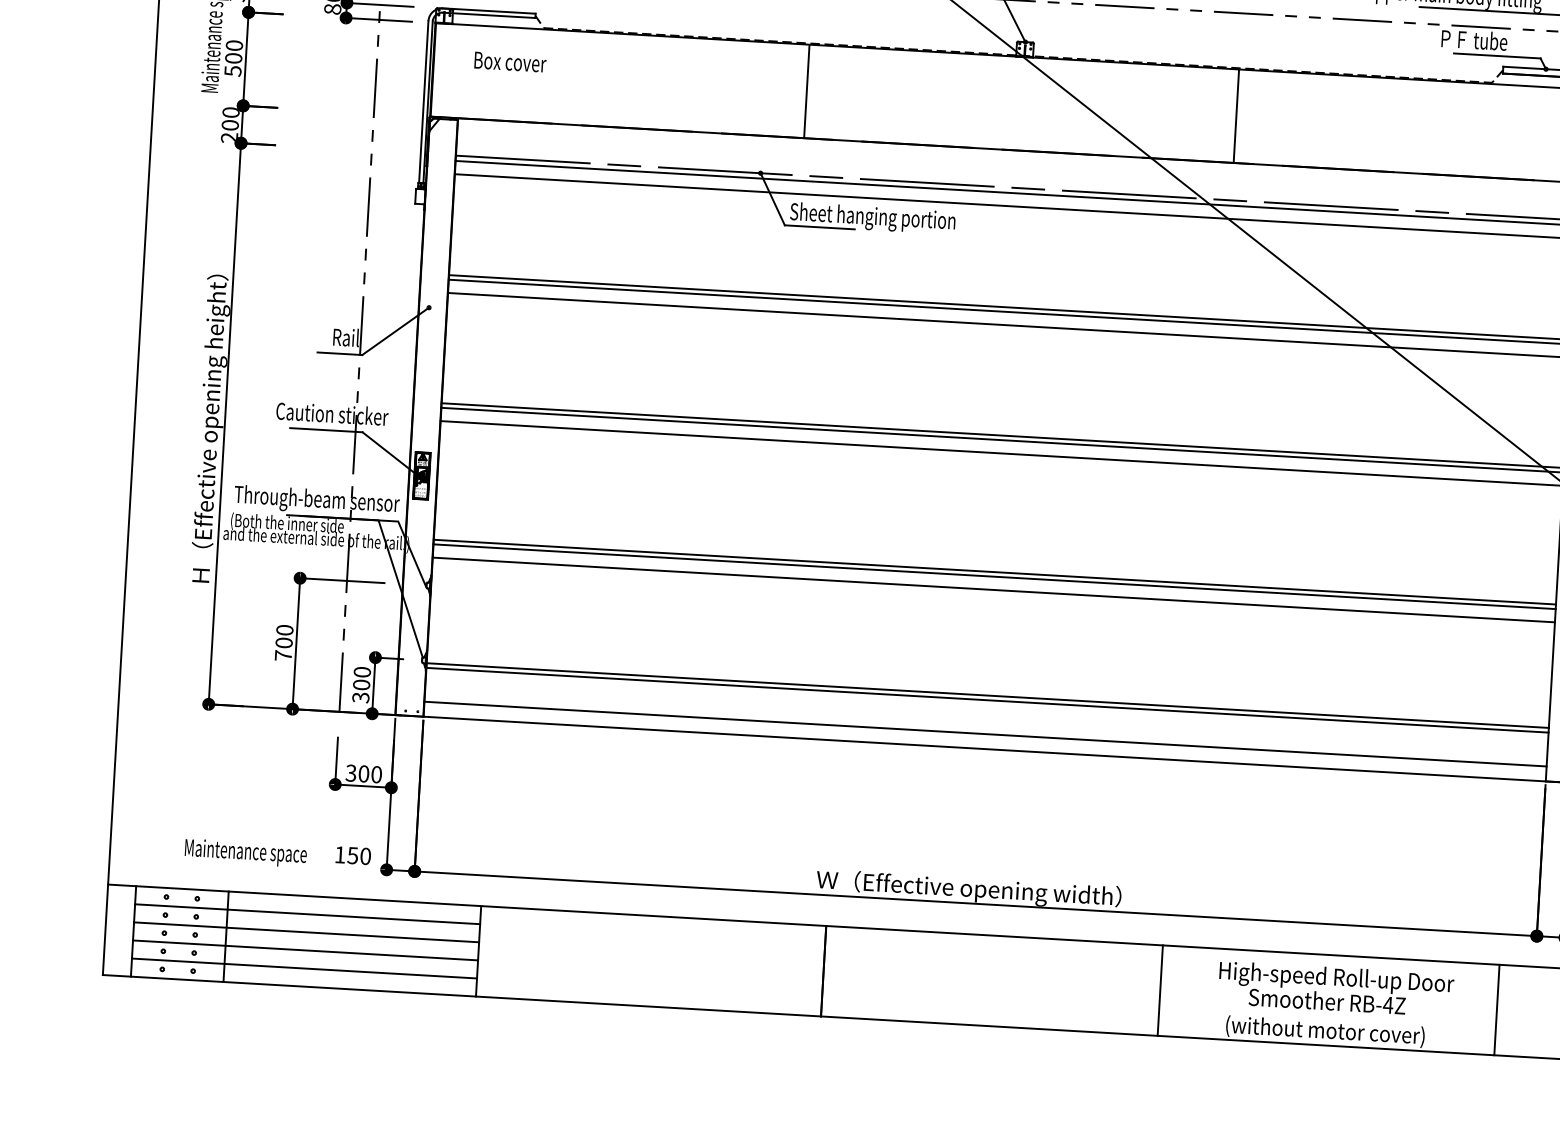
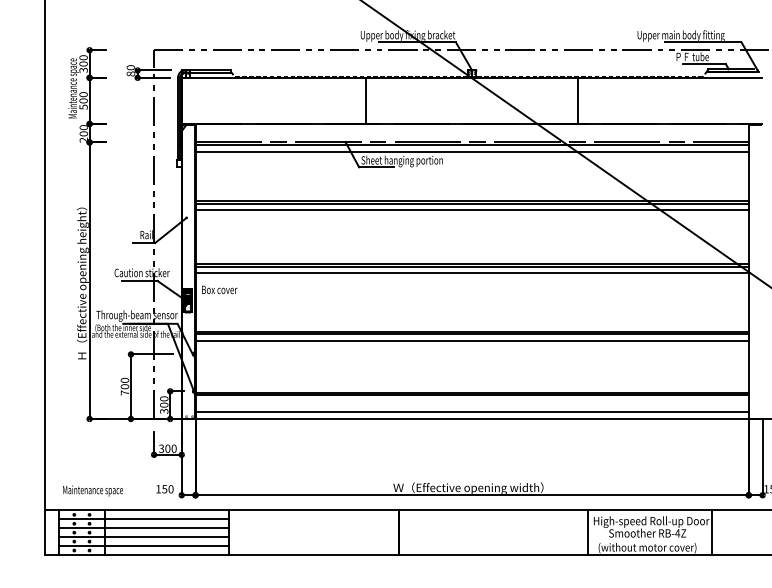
text: (510, 61) -> (219, 289), moved
text: (246, 852) -> (93, 490), moved
line: (1160, 990) -> (588, 532), moved
line: (1497, 1009) -> (712, 532), moved

